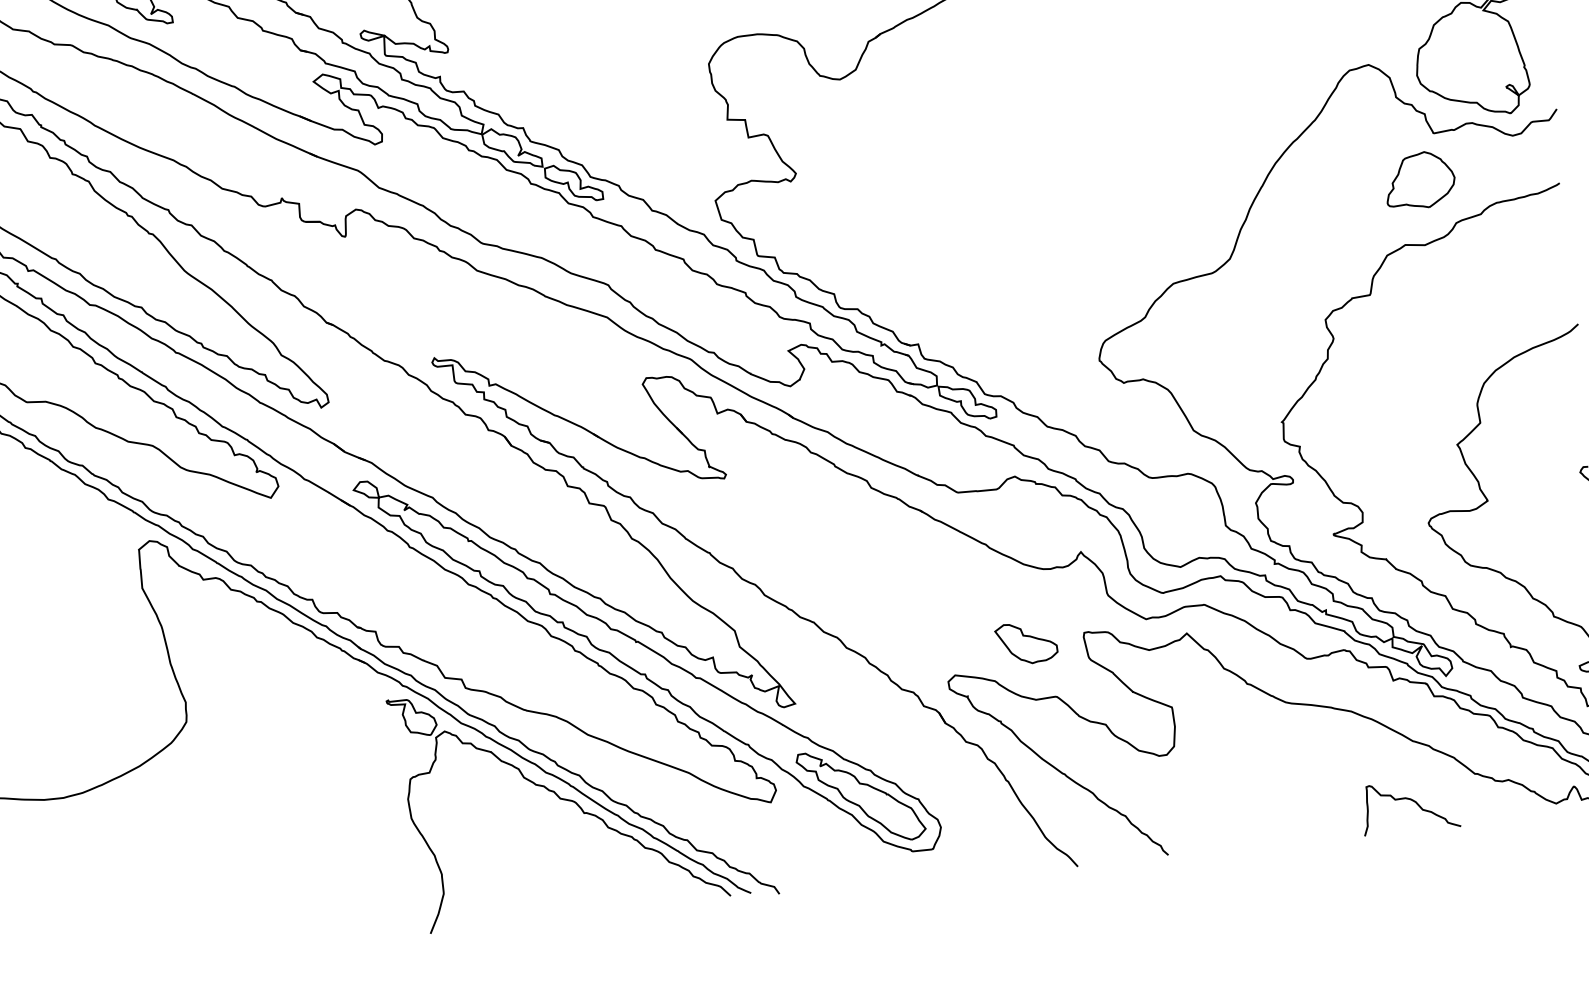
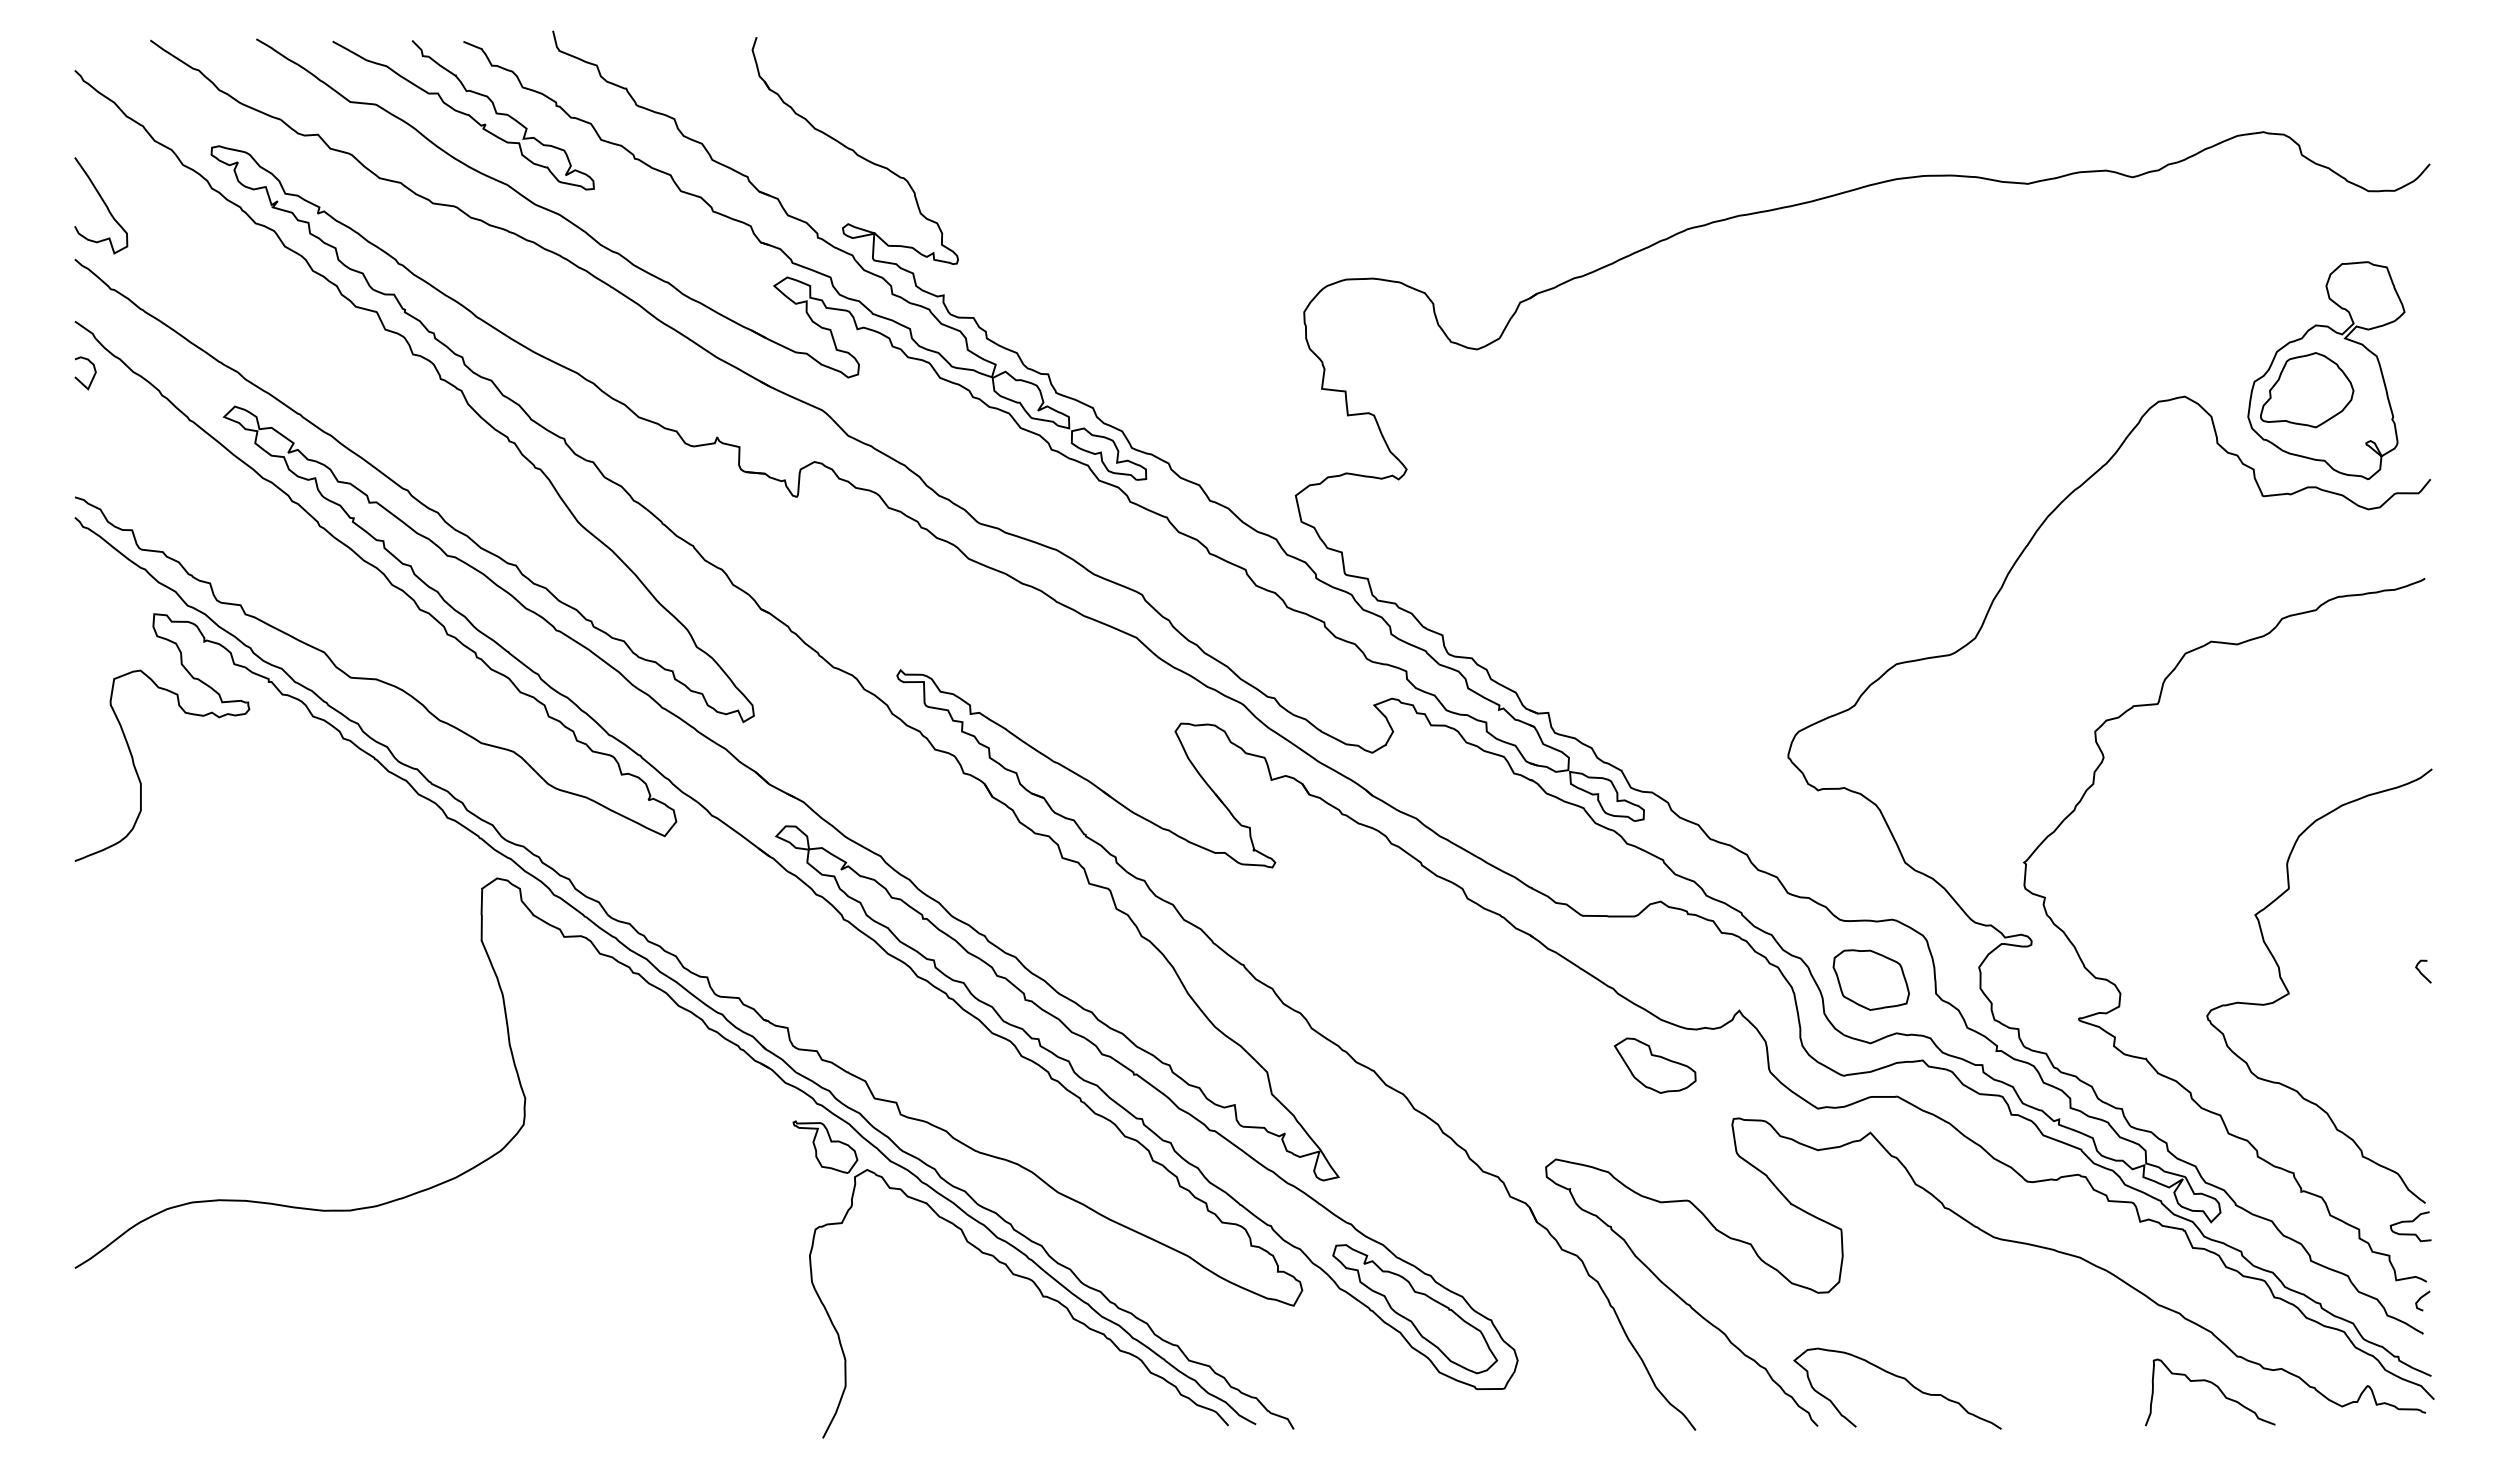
part: (1420, 180) -> (2307, 390), moved
part: (1176, 519) -> (1870, 979), added
part: (1026, 643) -> (1654, 1065), moved
curve: (1414, 802) -> (2215, 1386), moved
curve: (1226, 813) -> (1900, 1378), added

